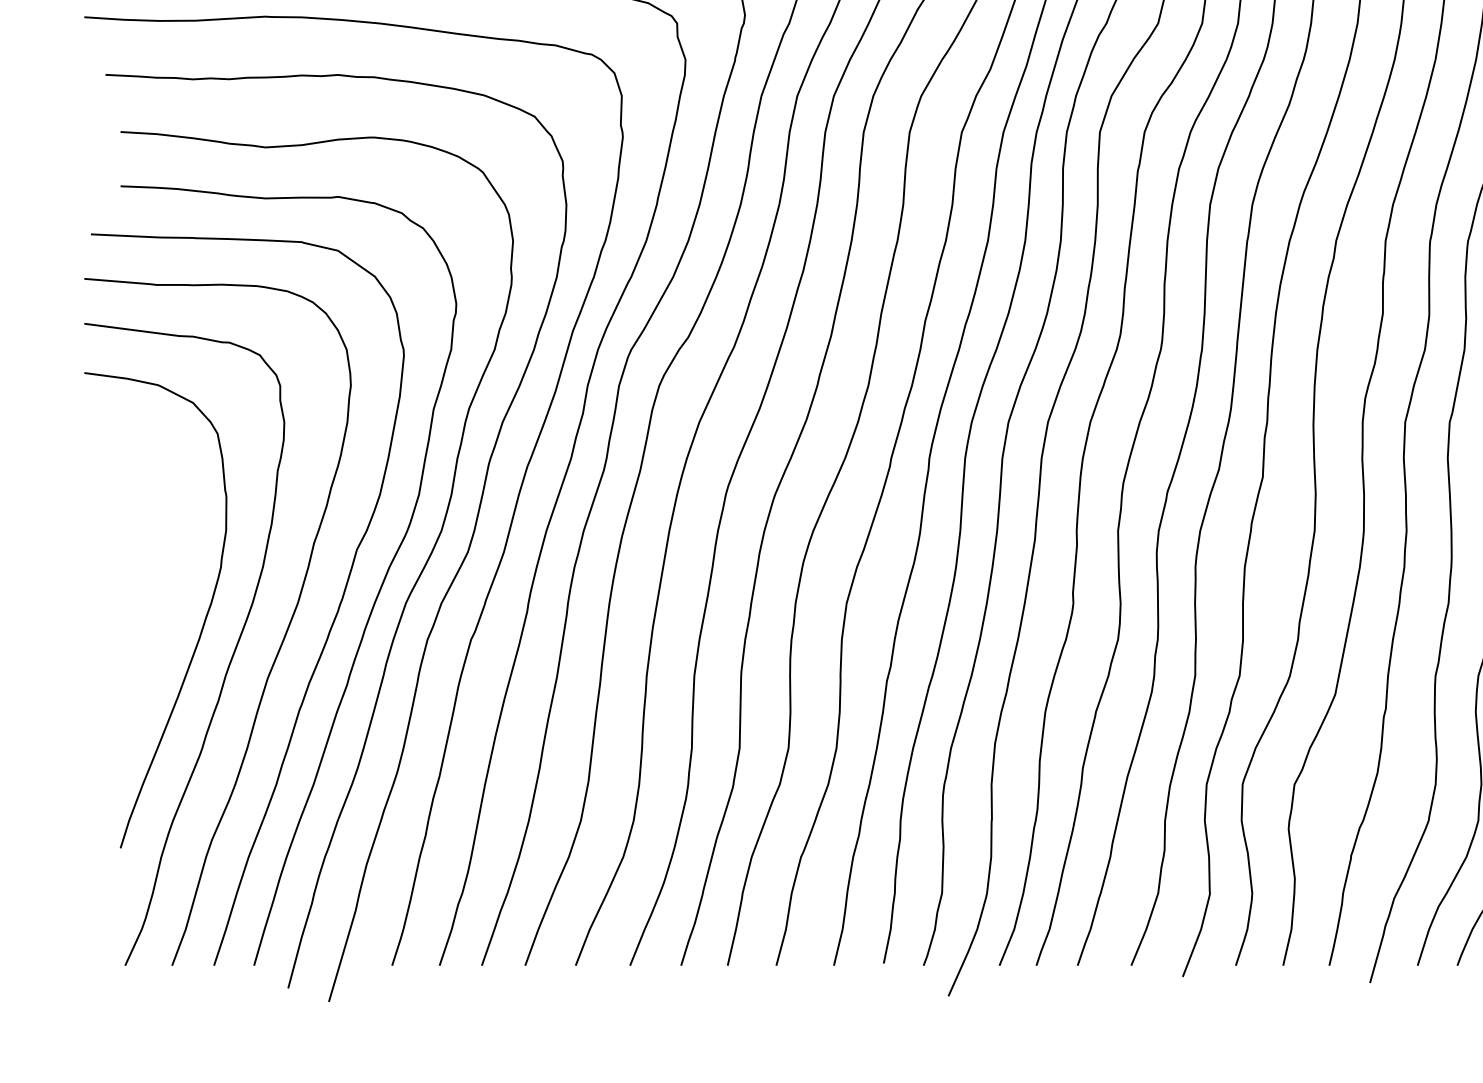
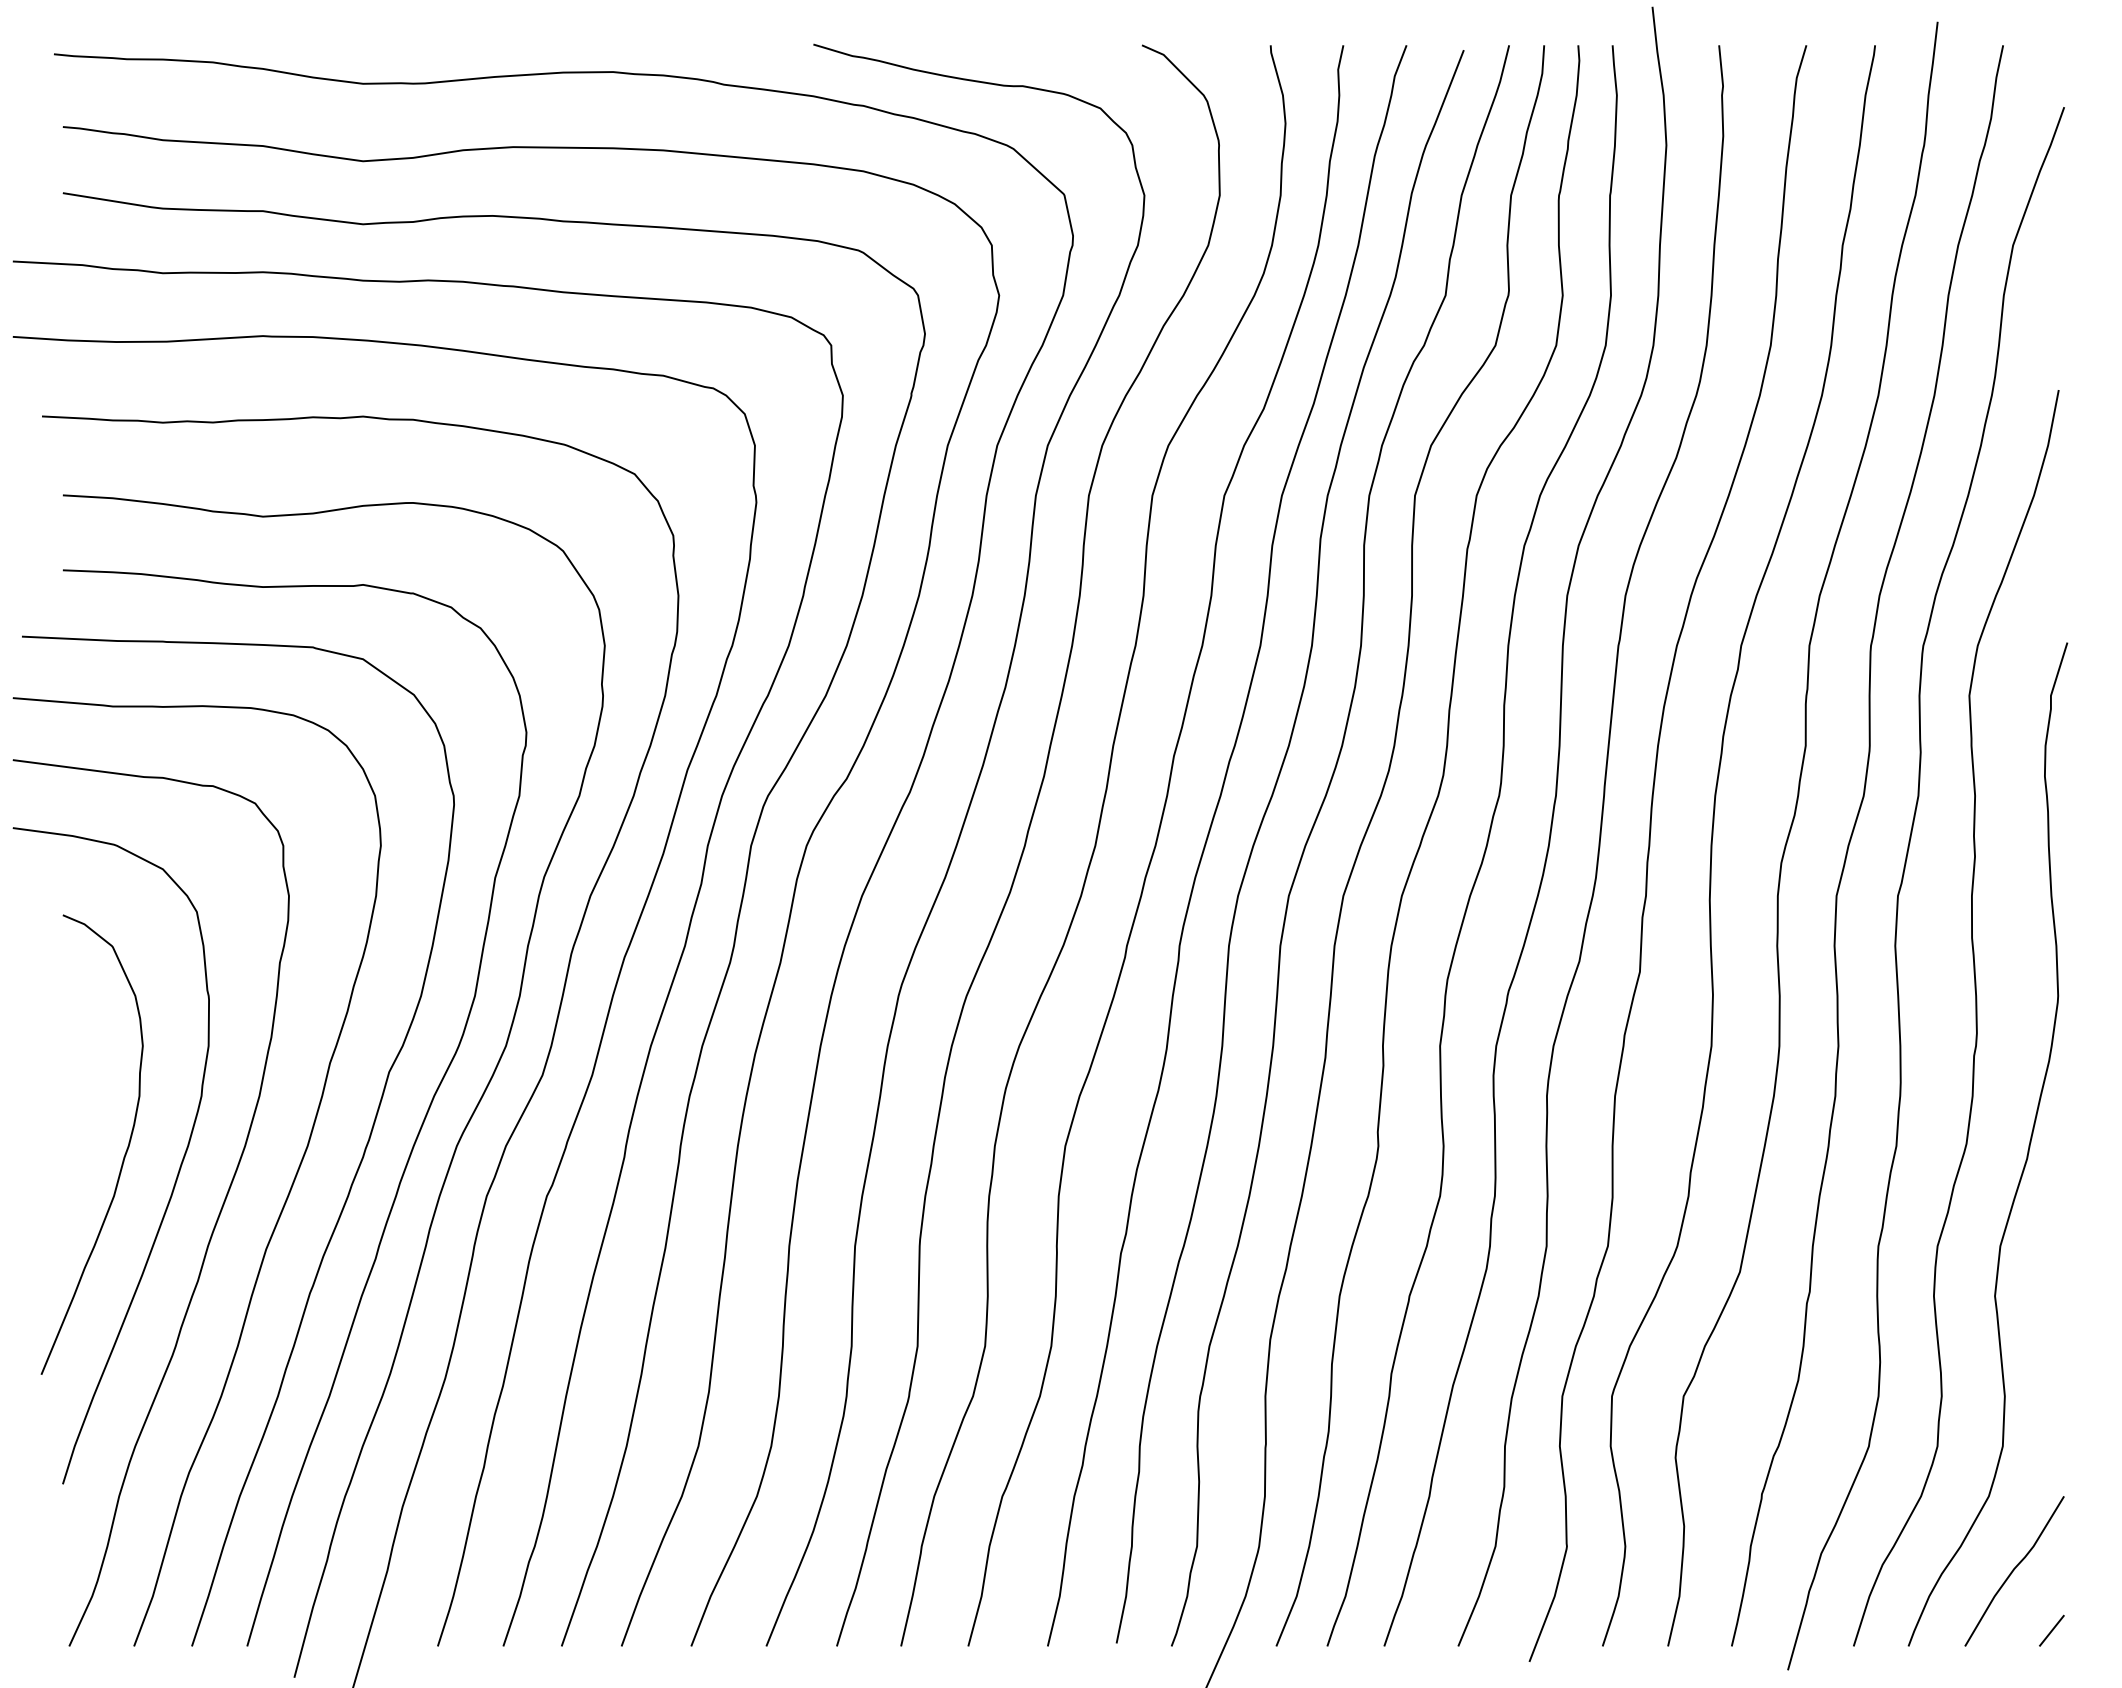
curve: (164, 610) -> (123, 1156), added

